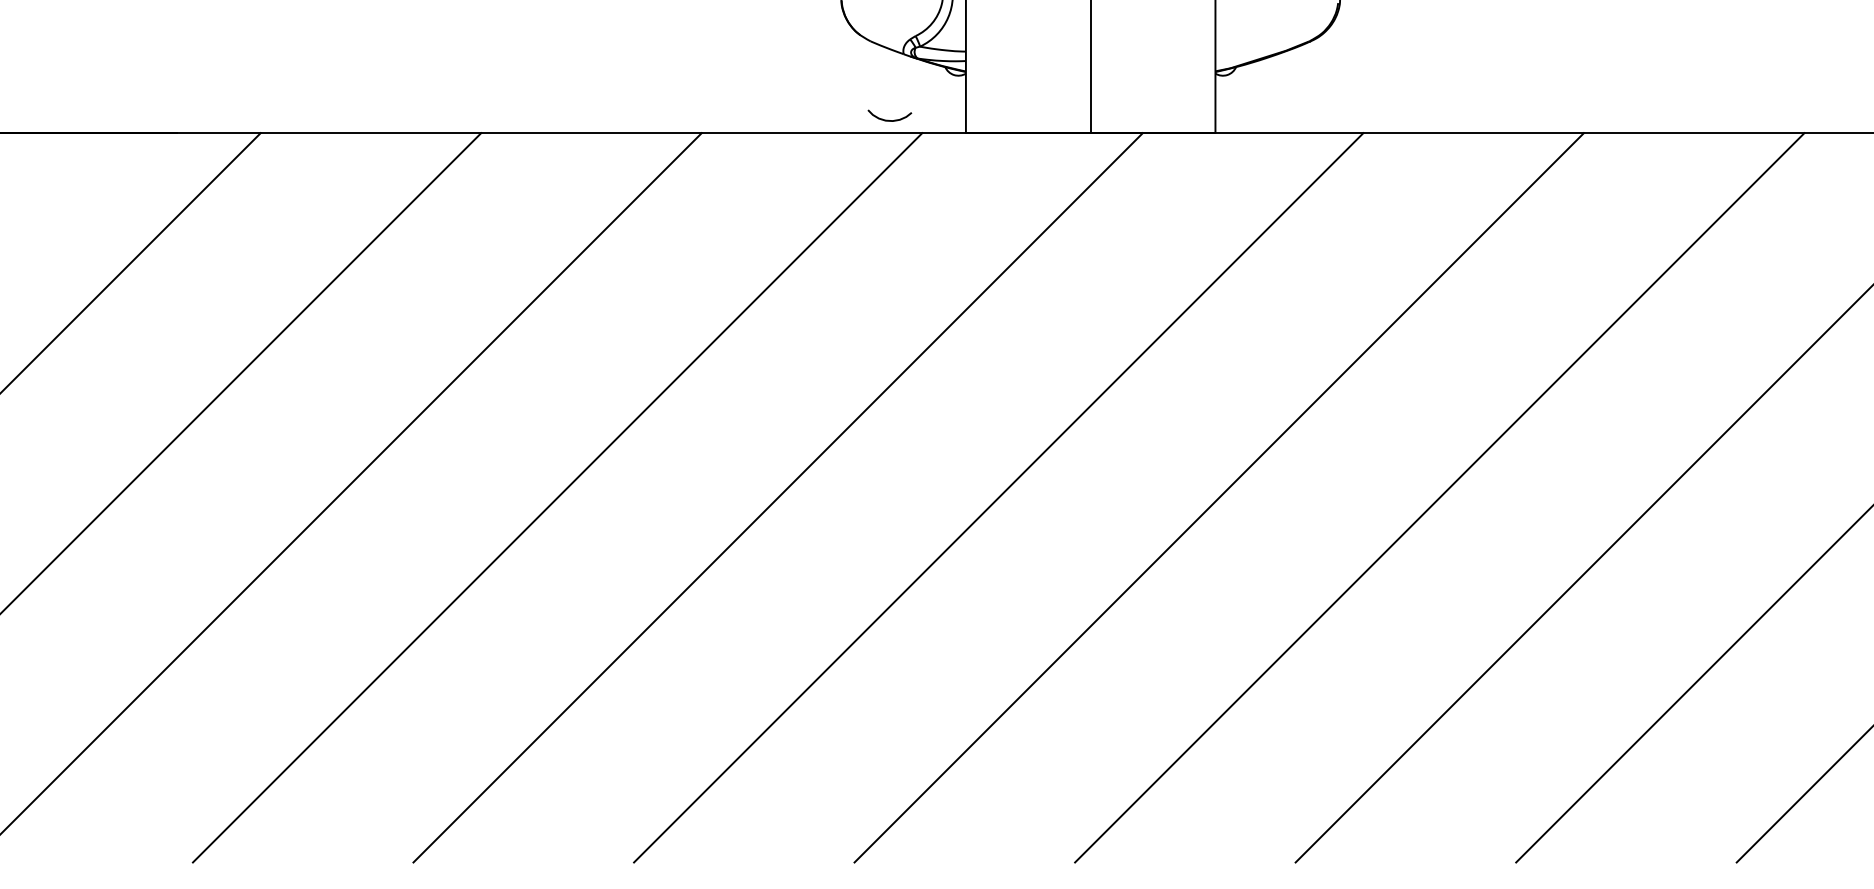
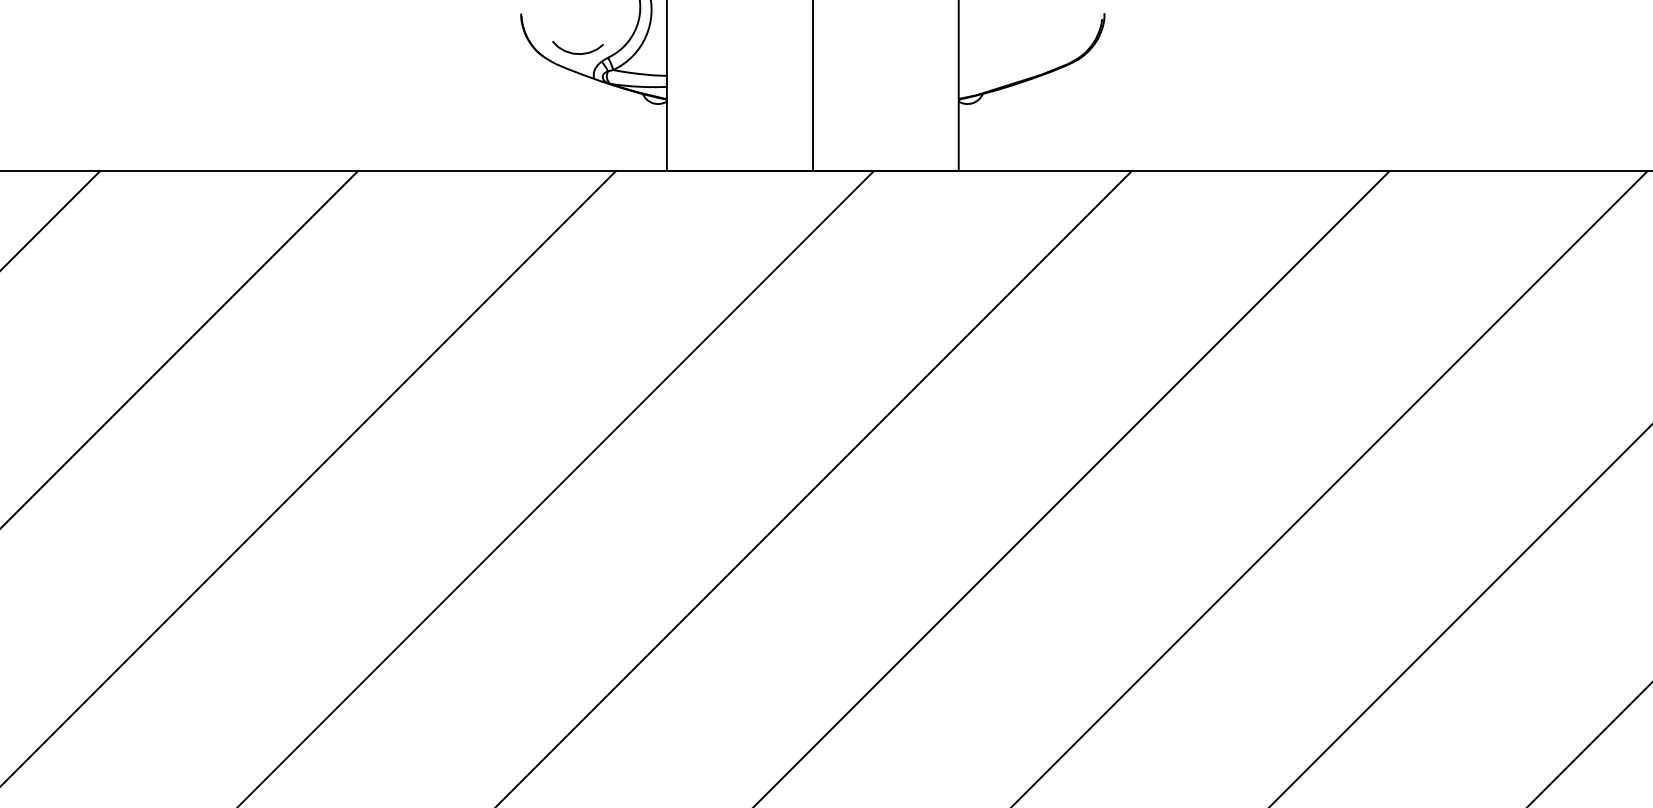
curve: (888, 119) -> (576, 52), moved

